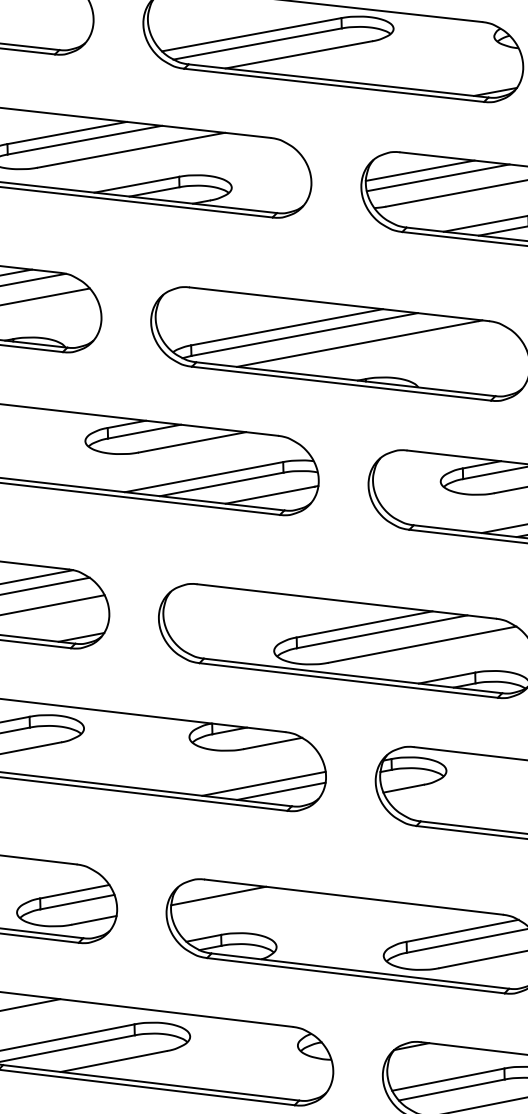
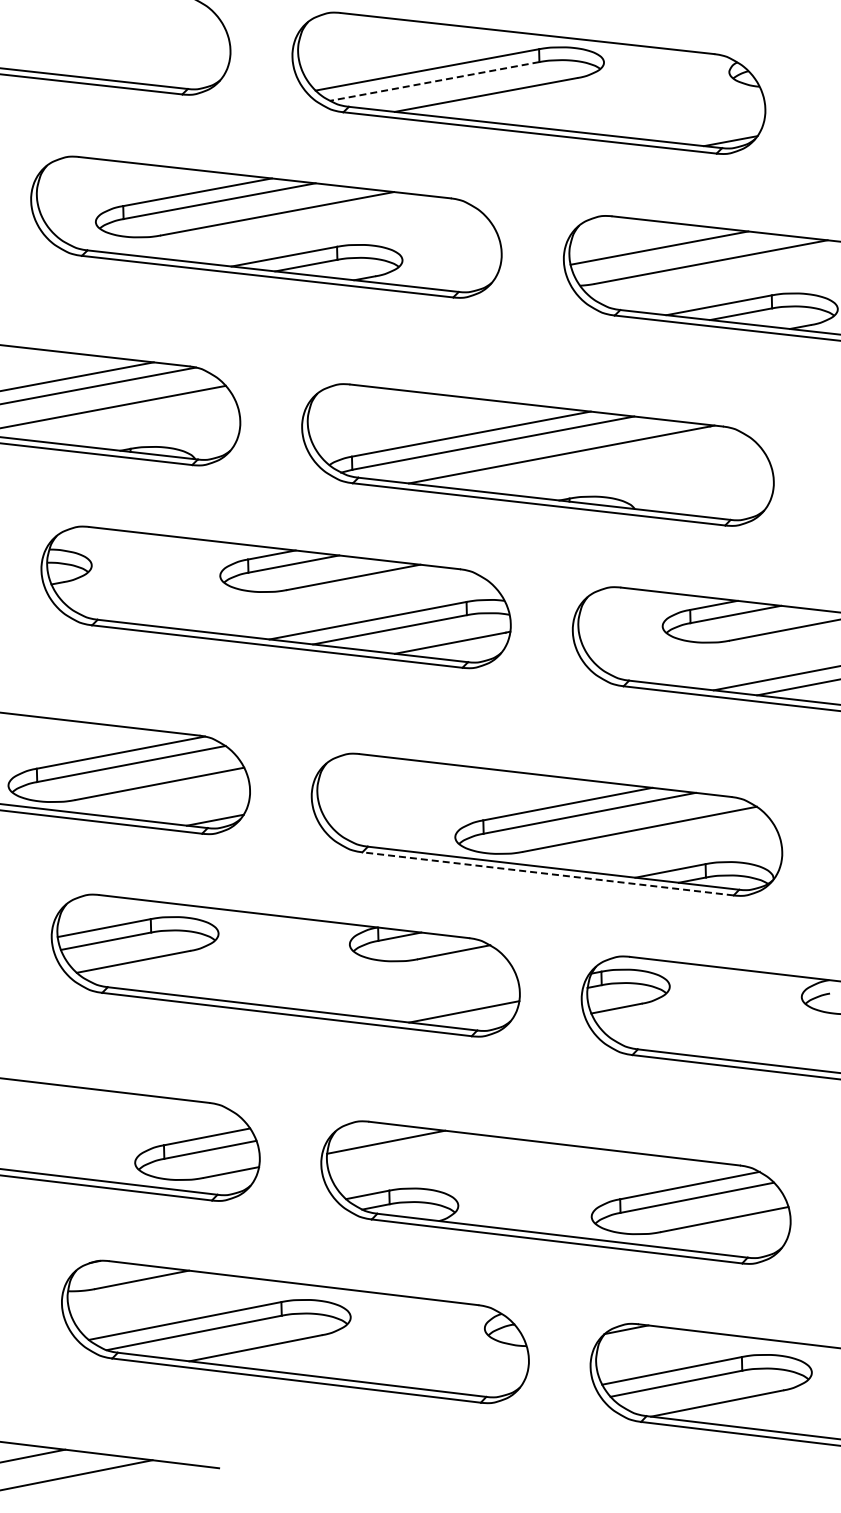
line: (257, 44) -> (434, 81), solid -> dashed
line: (419, 170) -> (636, 238), removed
line: (349, 680) -> (548, 873), solid -> dashed
line: (263, 783) -> (442, 1002), removed

